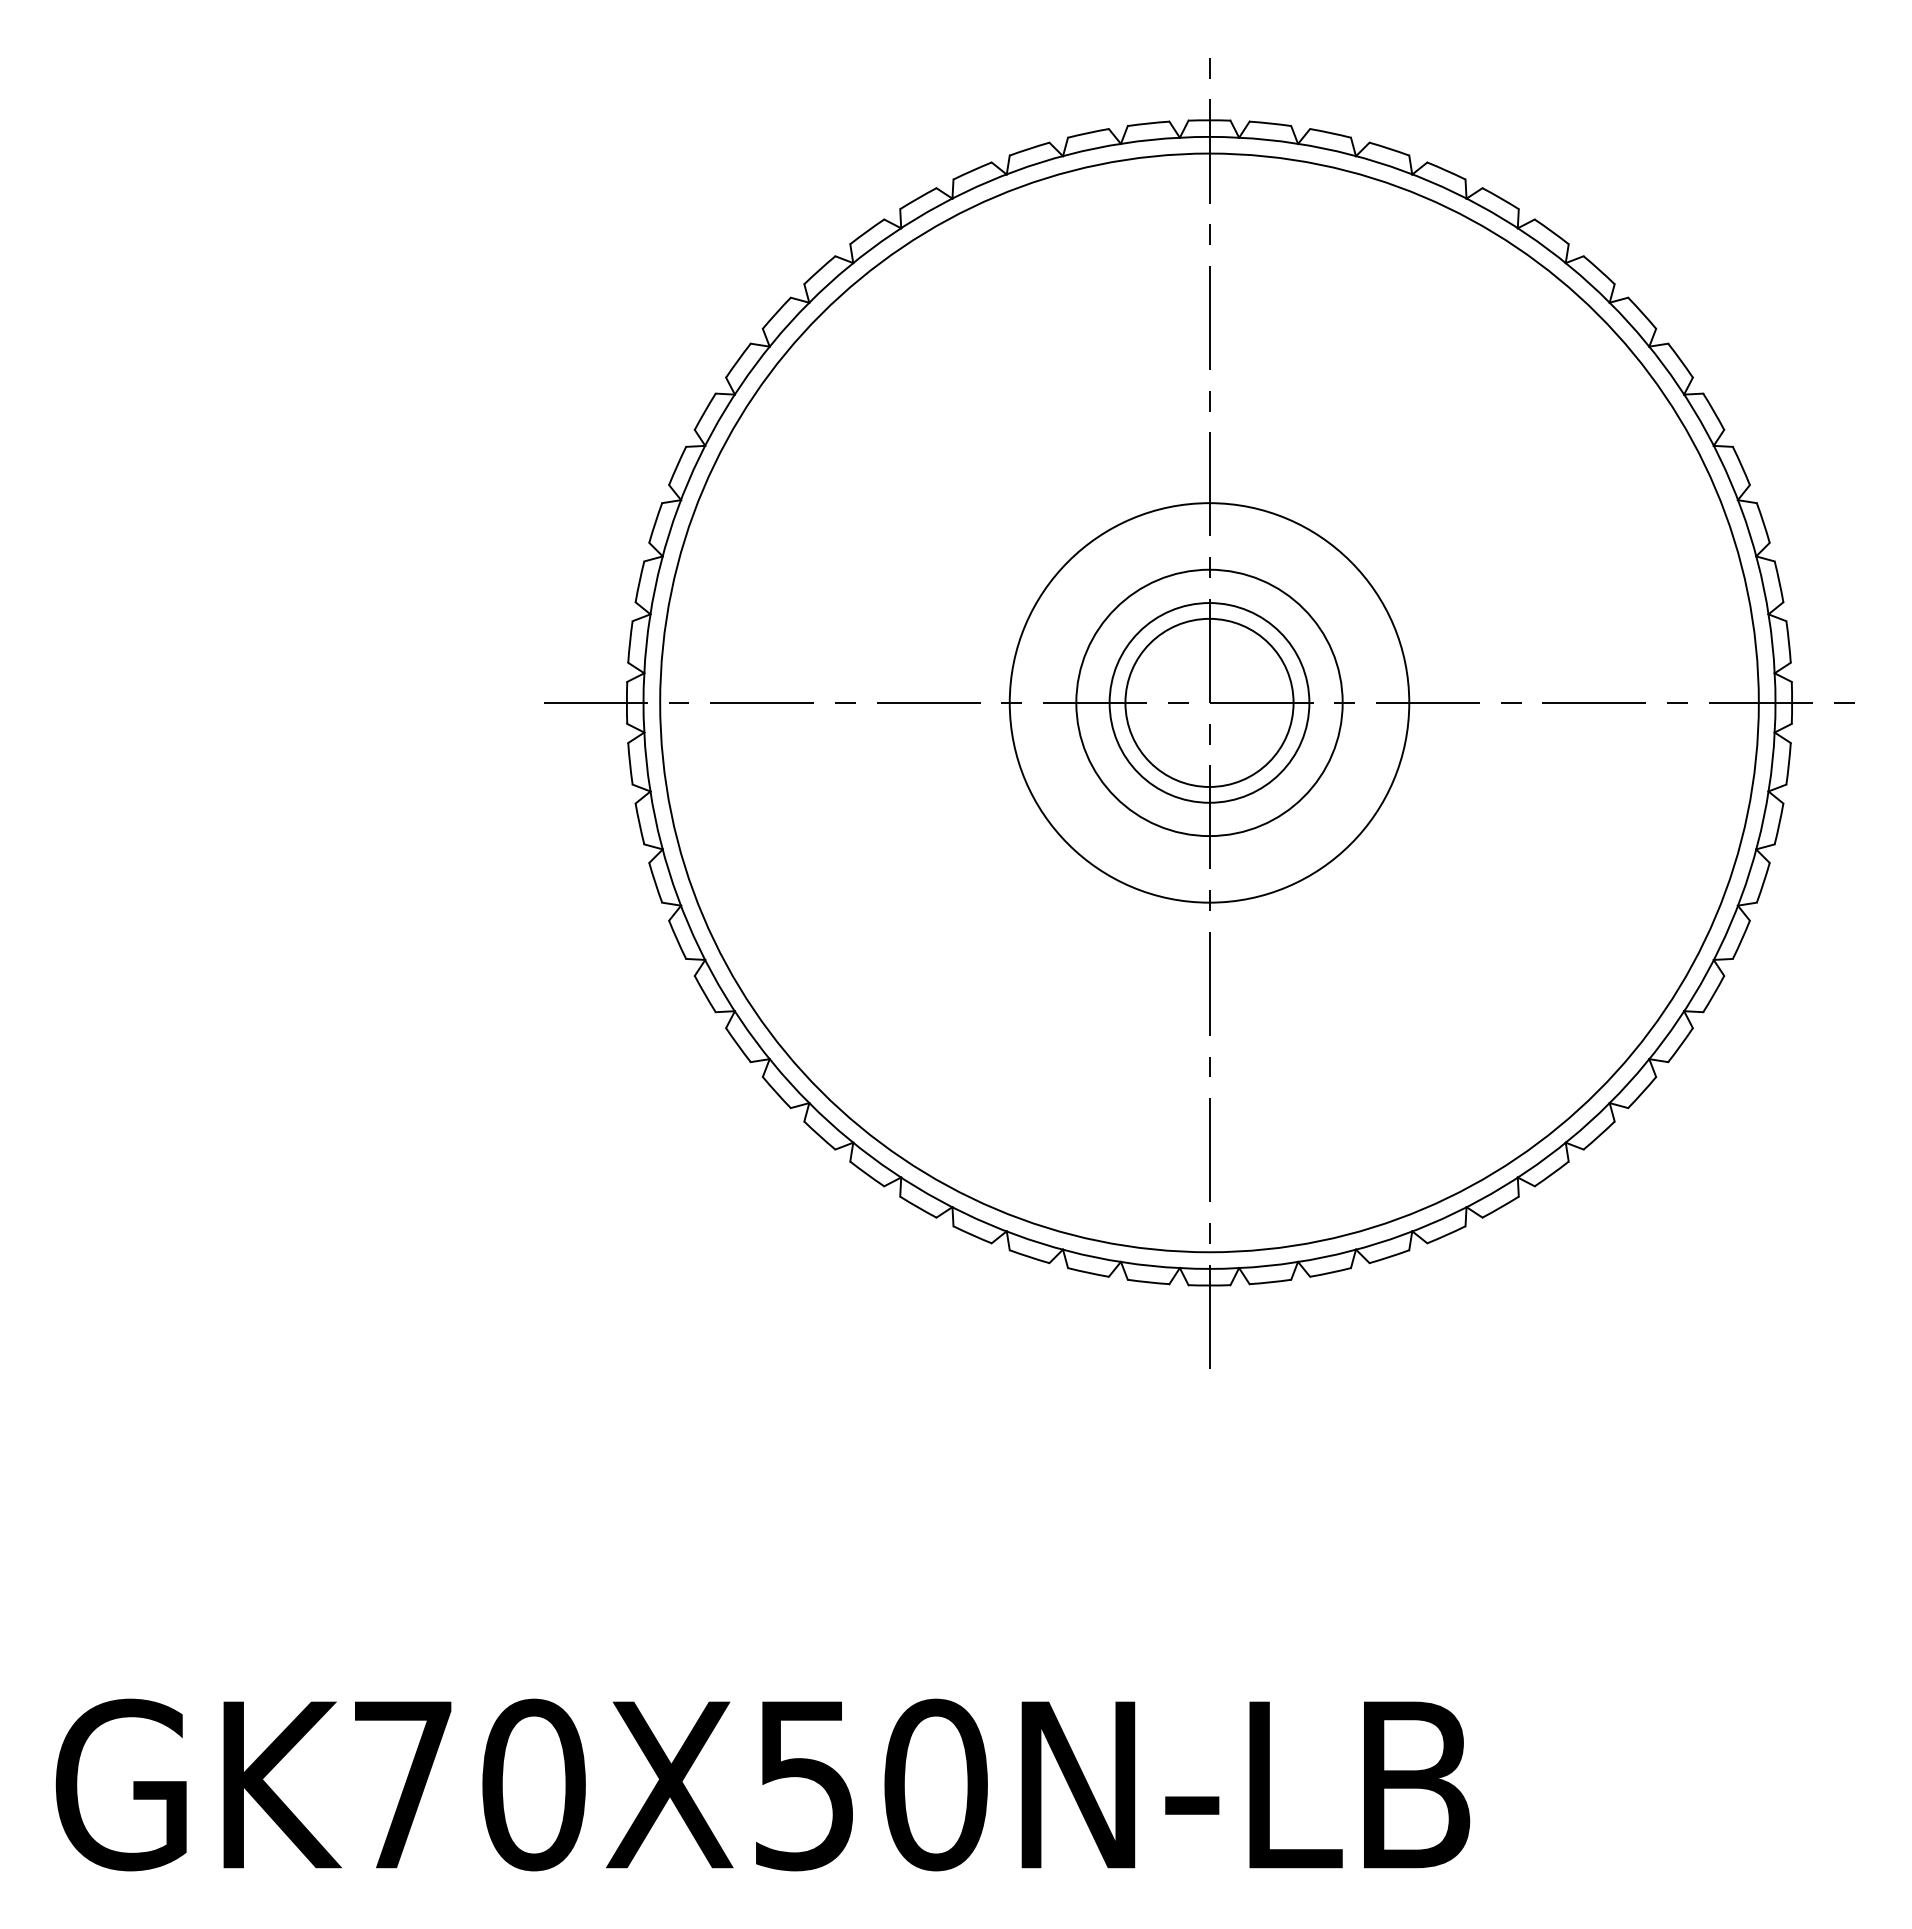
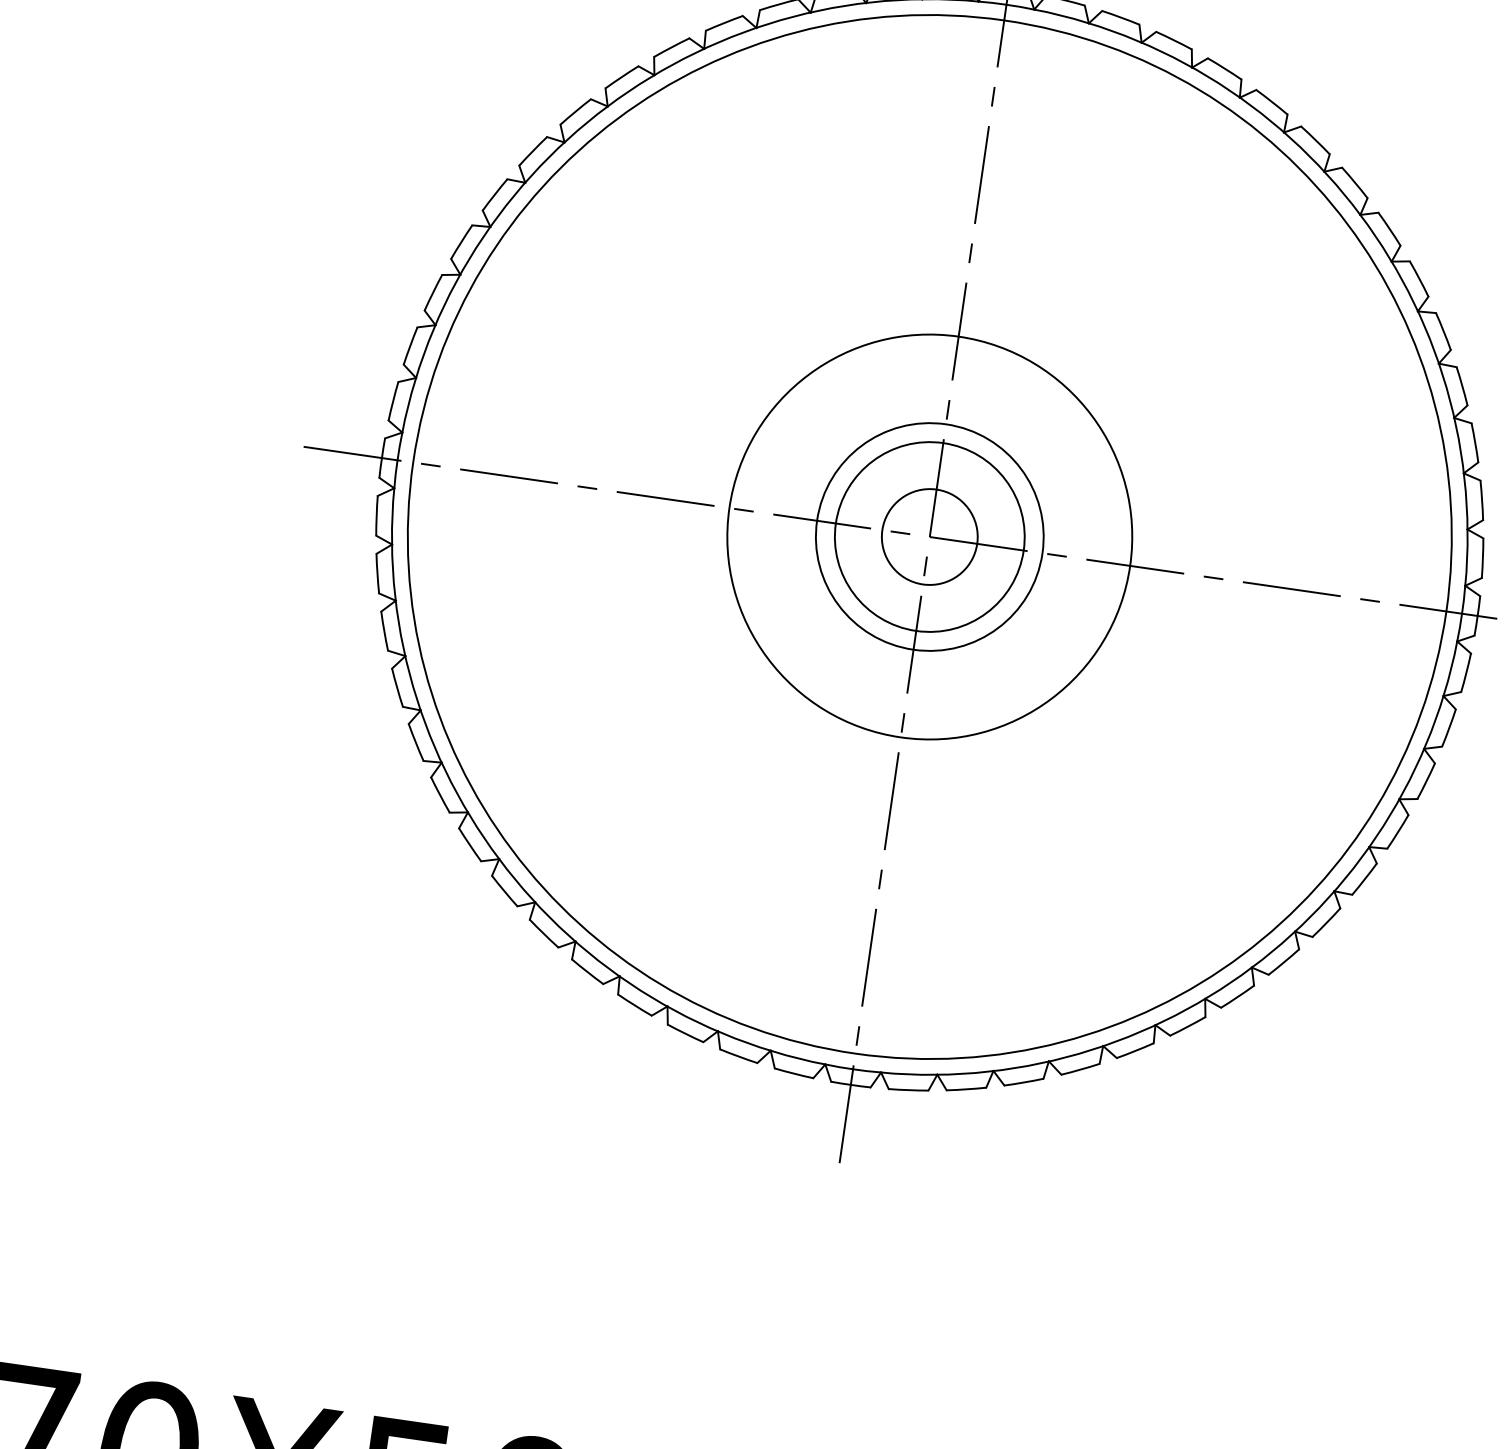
circle: (1209, 702) -> (929, 536), size x0.6
circle: (1209, 702) -> (929, 536), size x0.6
circle: (1209, 702) -> (929, 536), size x1.6

